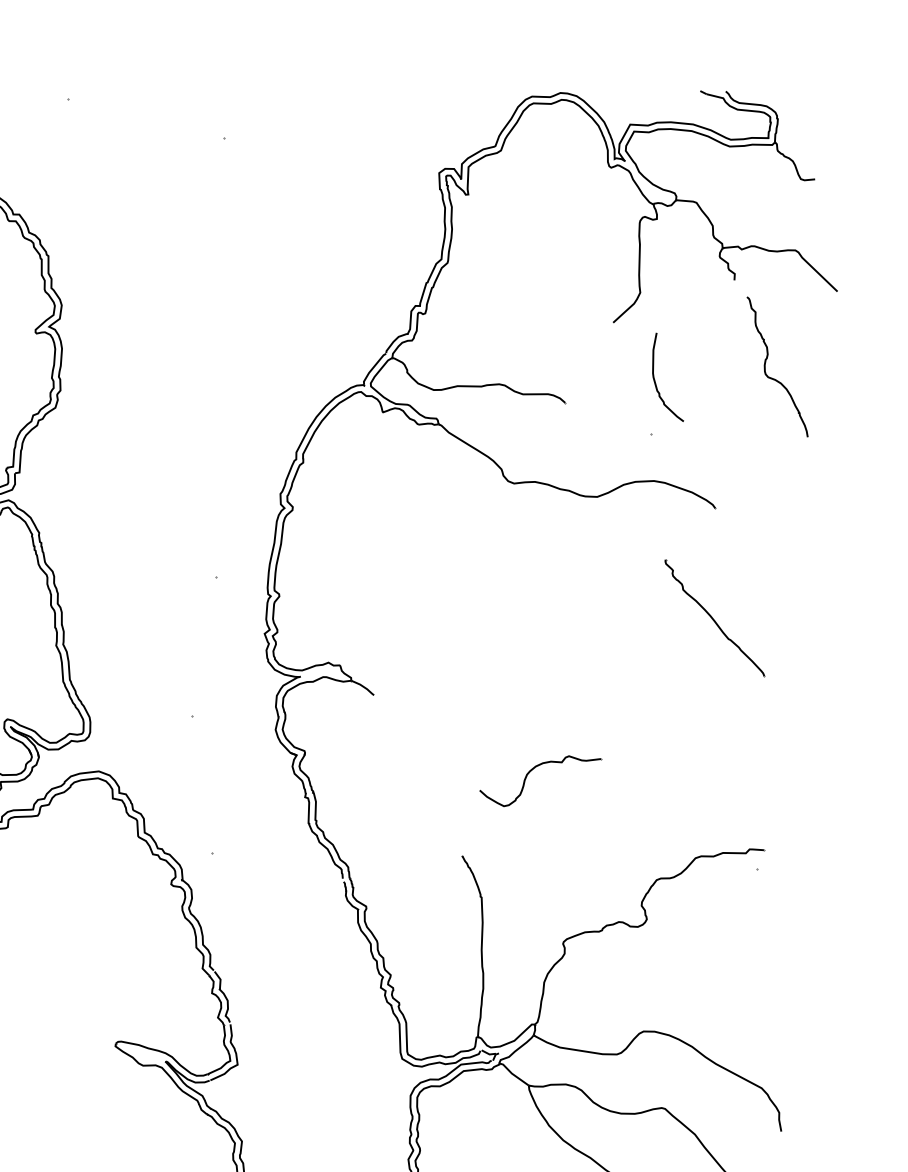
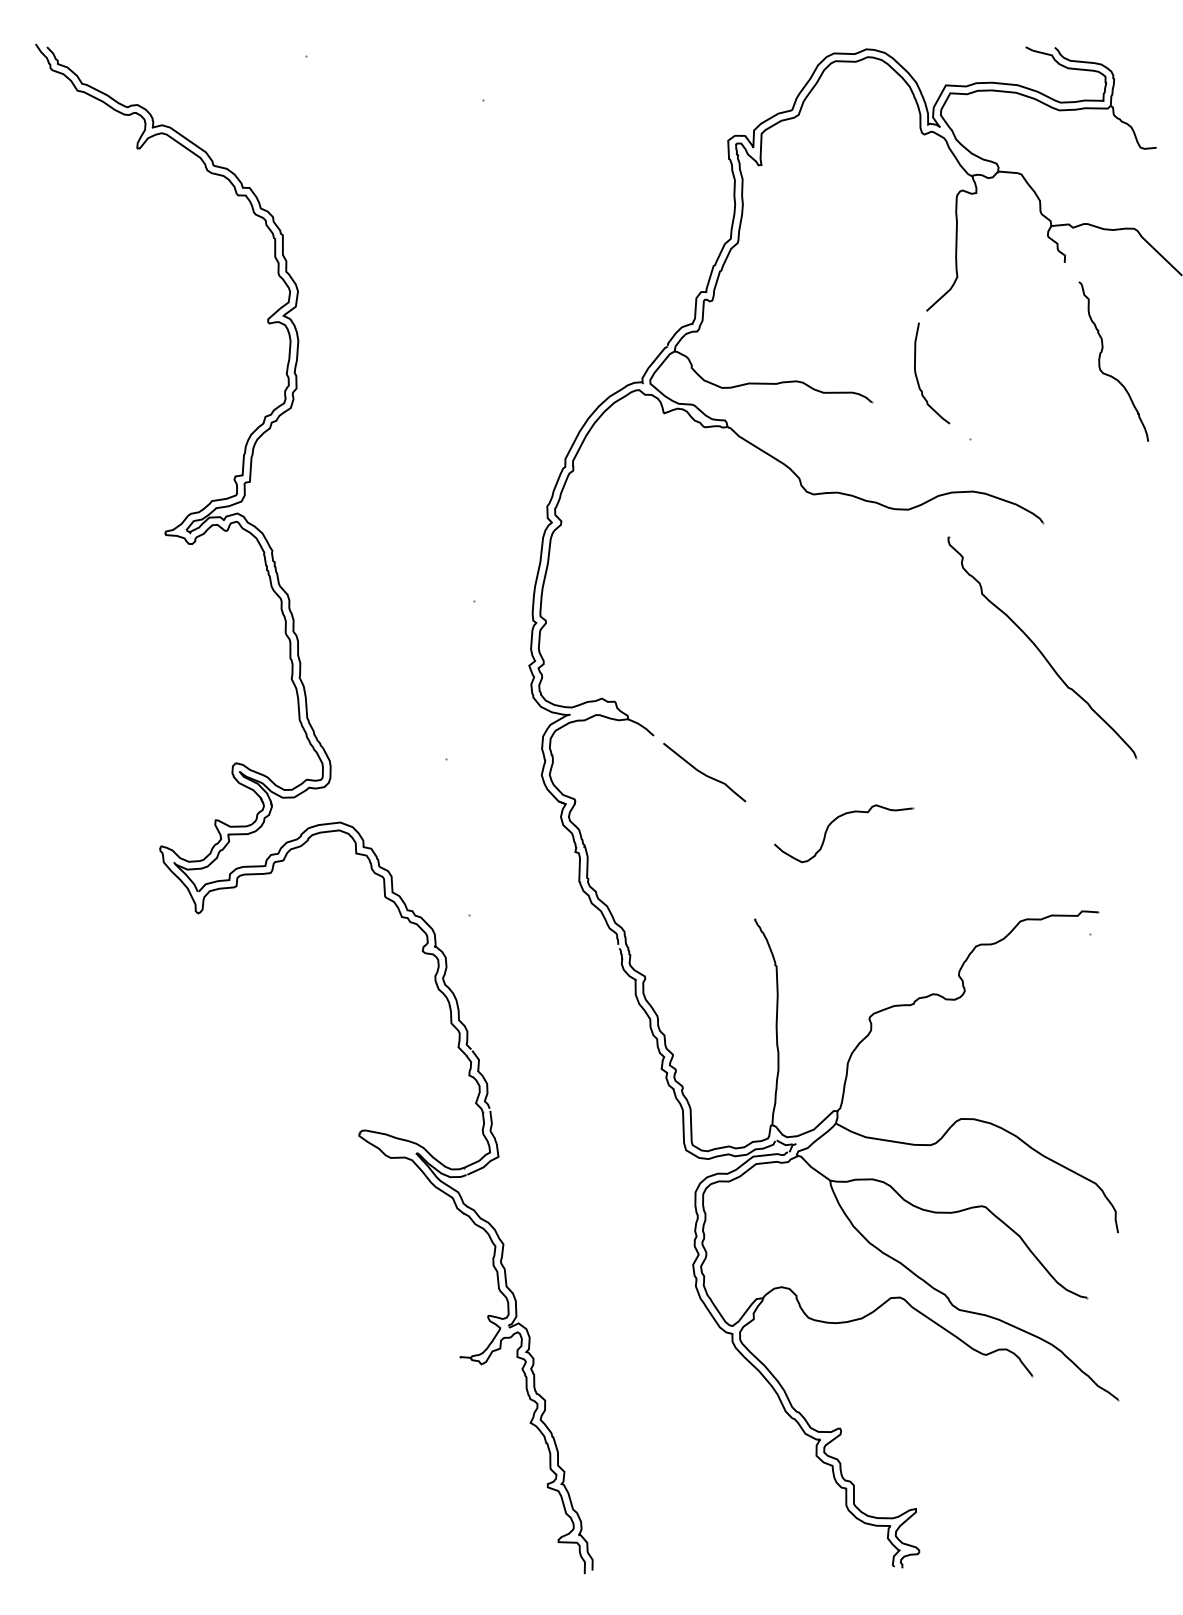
curve: (656, 382) -> (918, 379), moved
part: (714, 617) -> (1042, 647), size x1.67
curve: (417, 727) -> (703, 772), added

